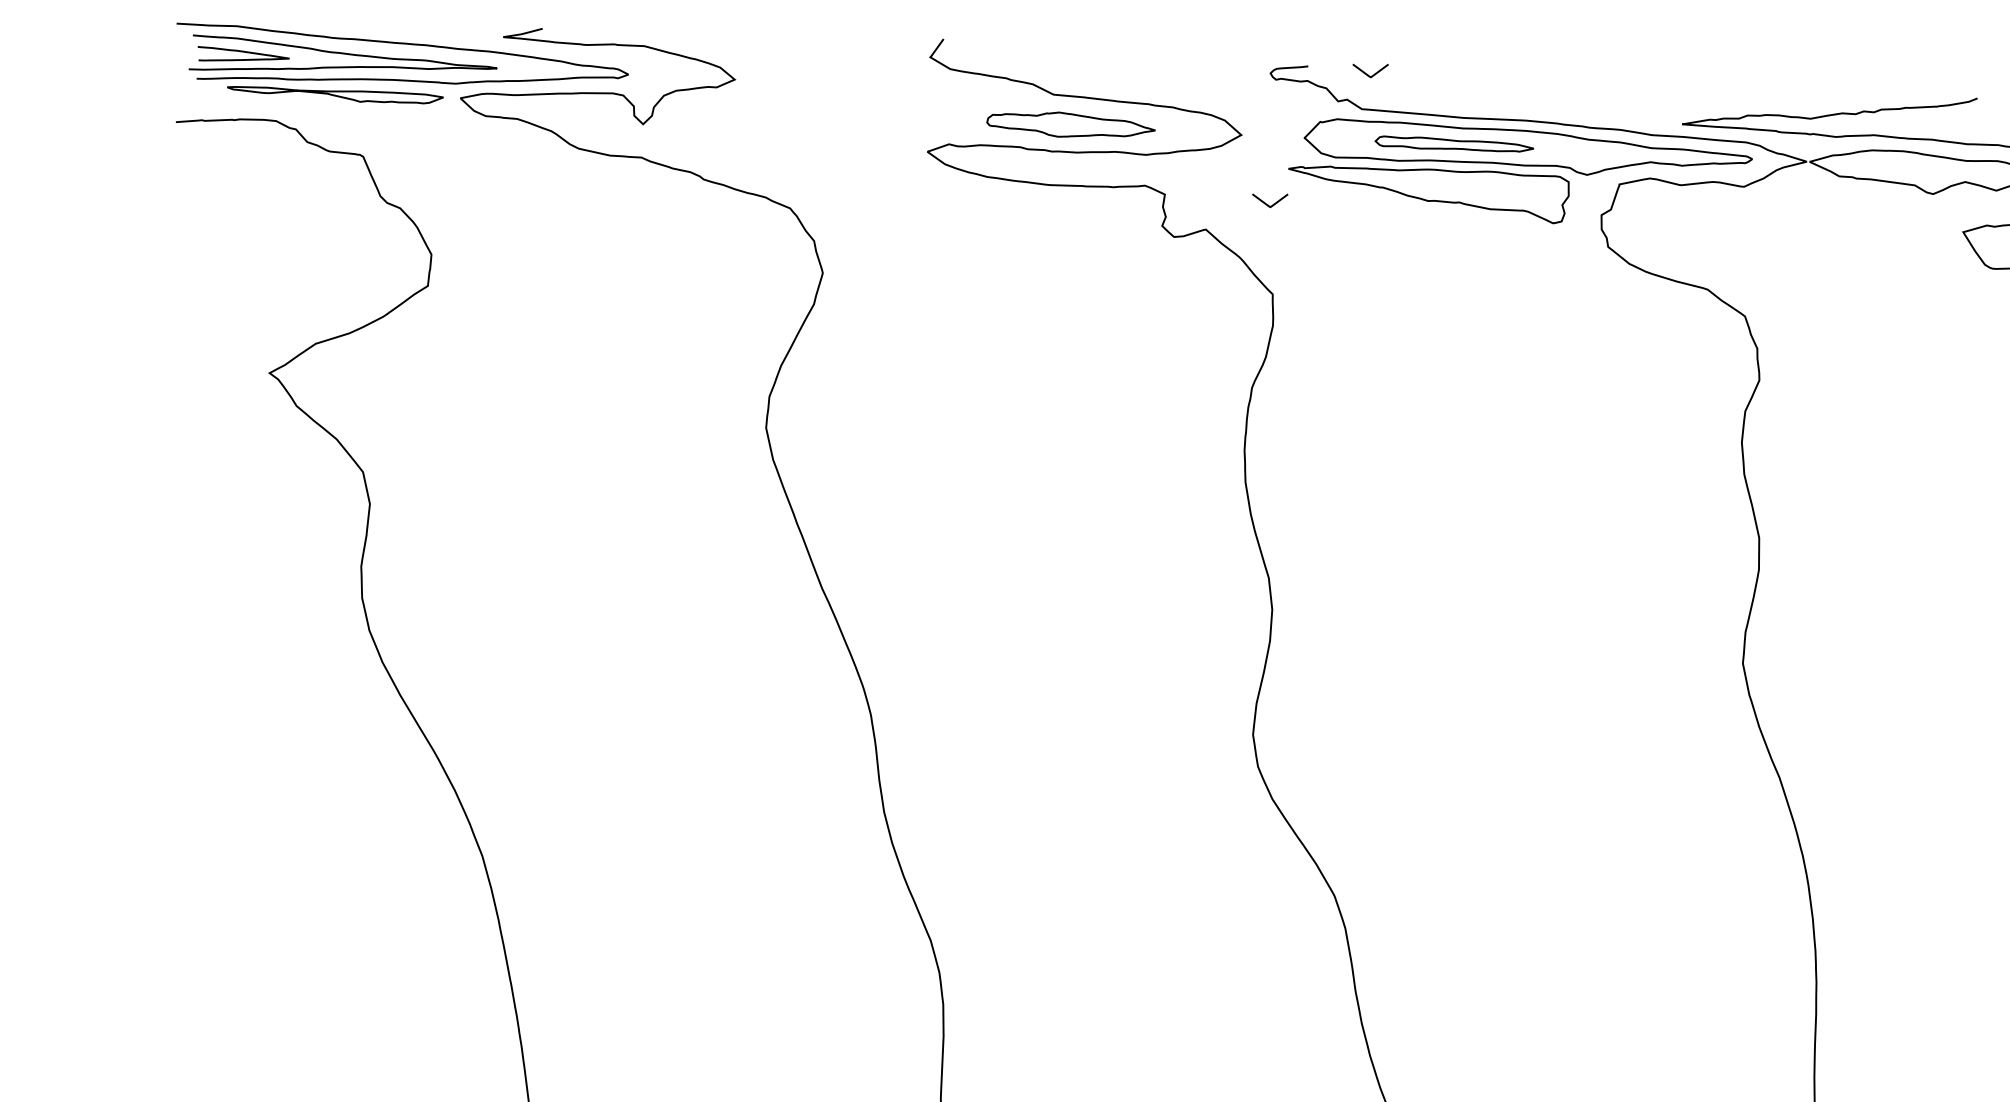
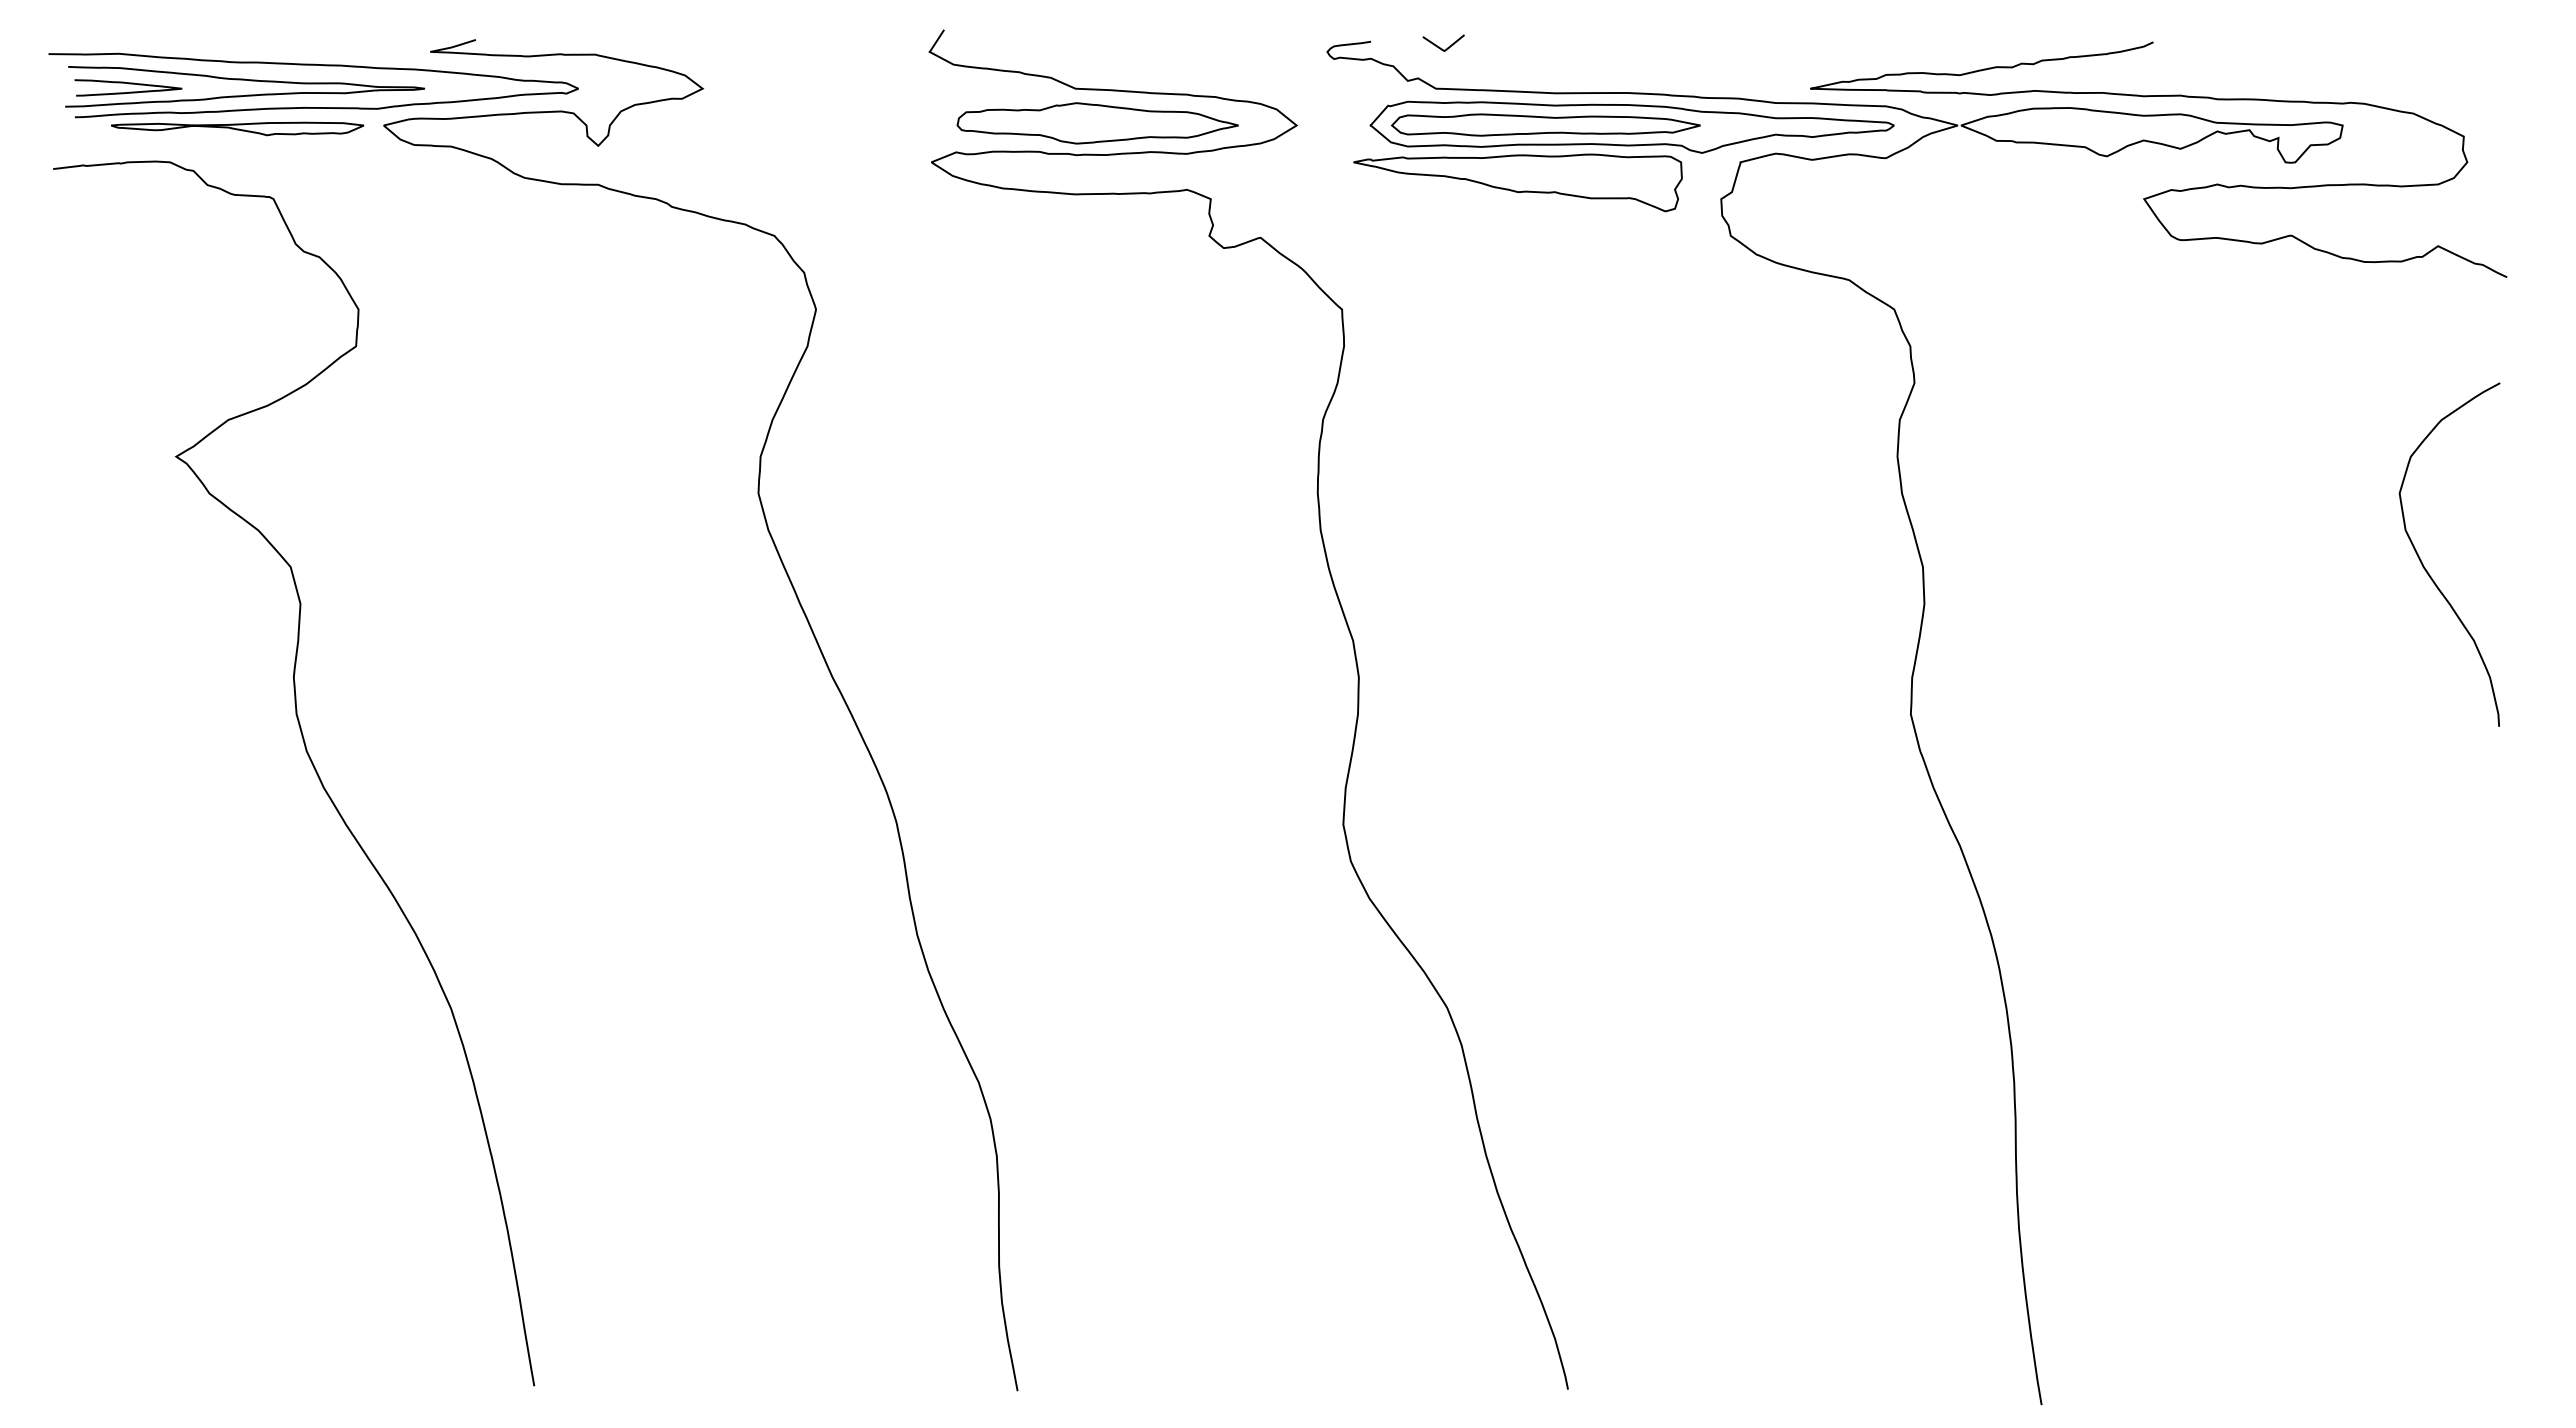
part: (1071, 125) -> (1097, 123), size x1.43
part: (1454, 144) -> (1545, 124), size x1.67
line: (1266, 203) -> (1329, 203), removed

